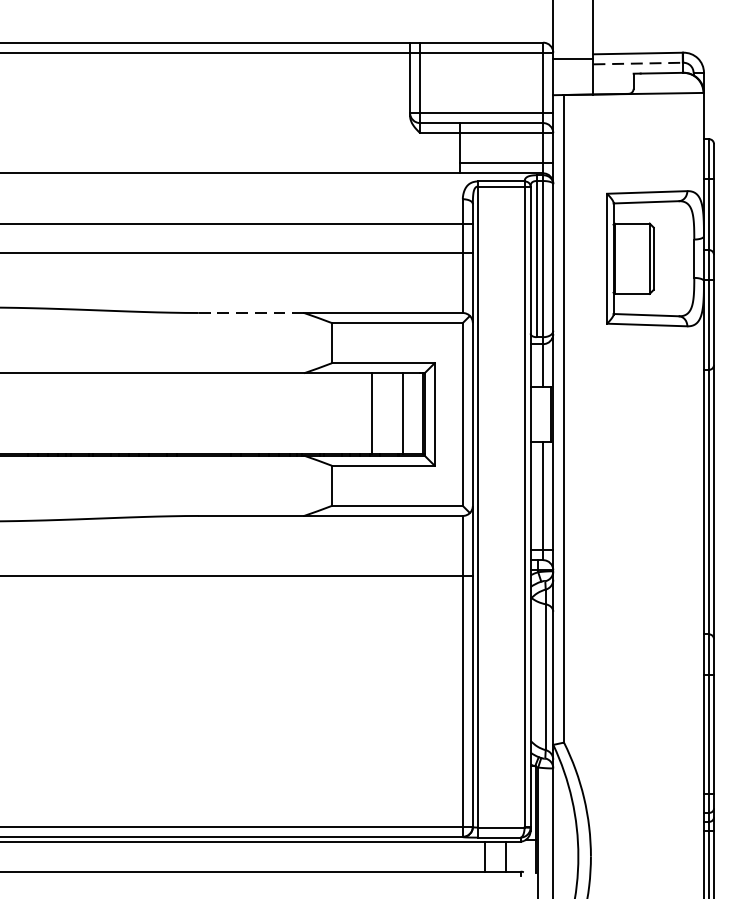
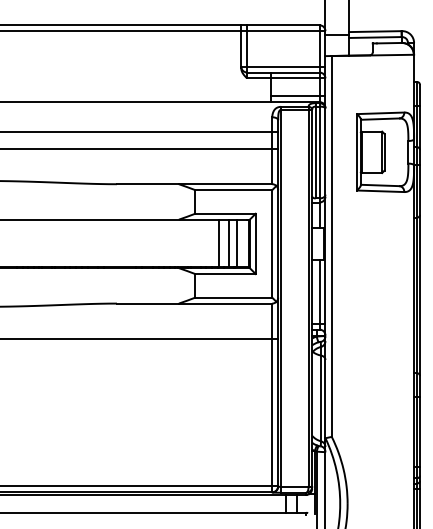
line: (638, 63) -> (375, 37), dashed -> solid
line: (250, 313) -> (147, 184), dashed -> solid
line: (390, 412) -> (229, 242), added

